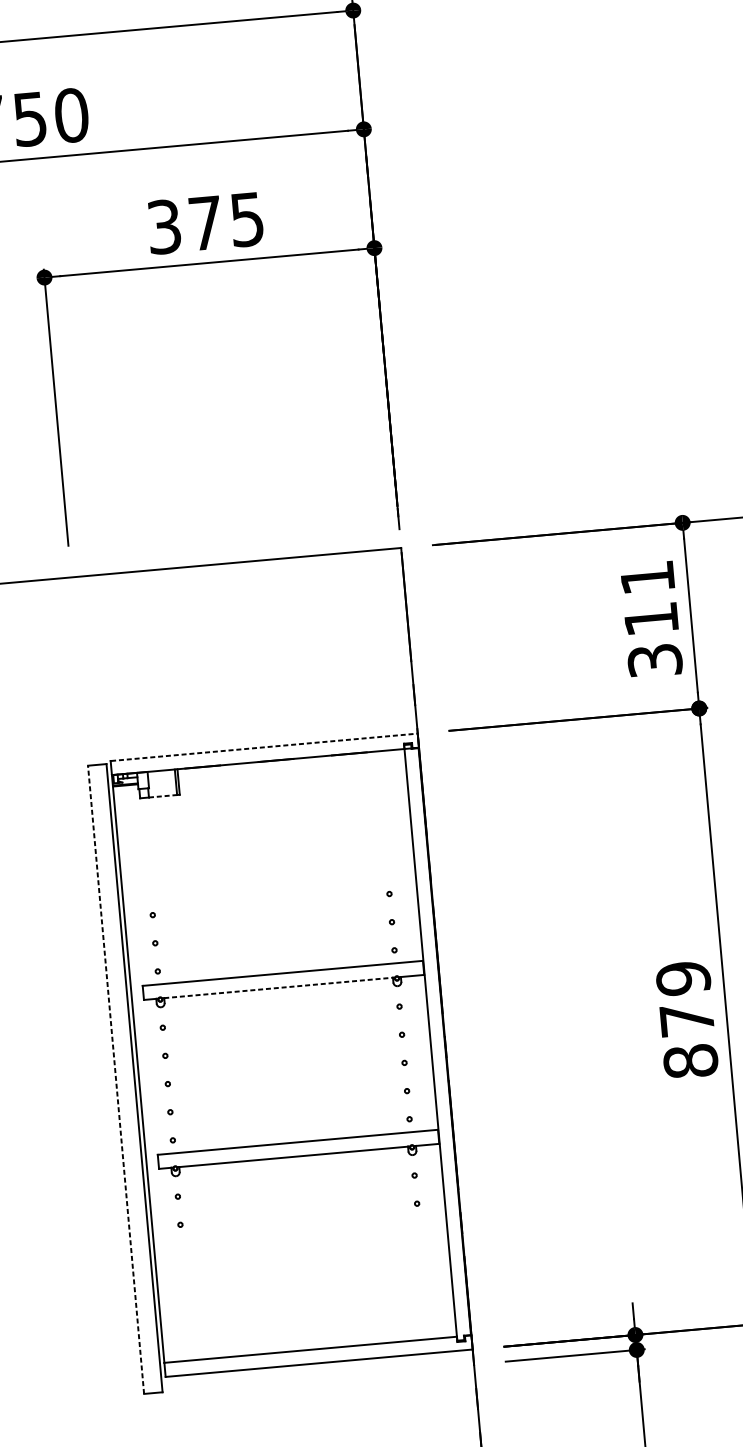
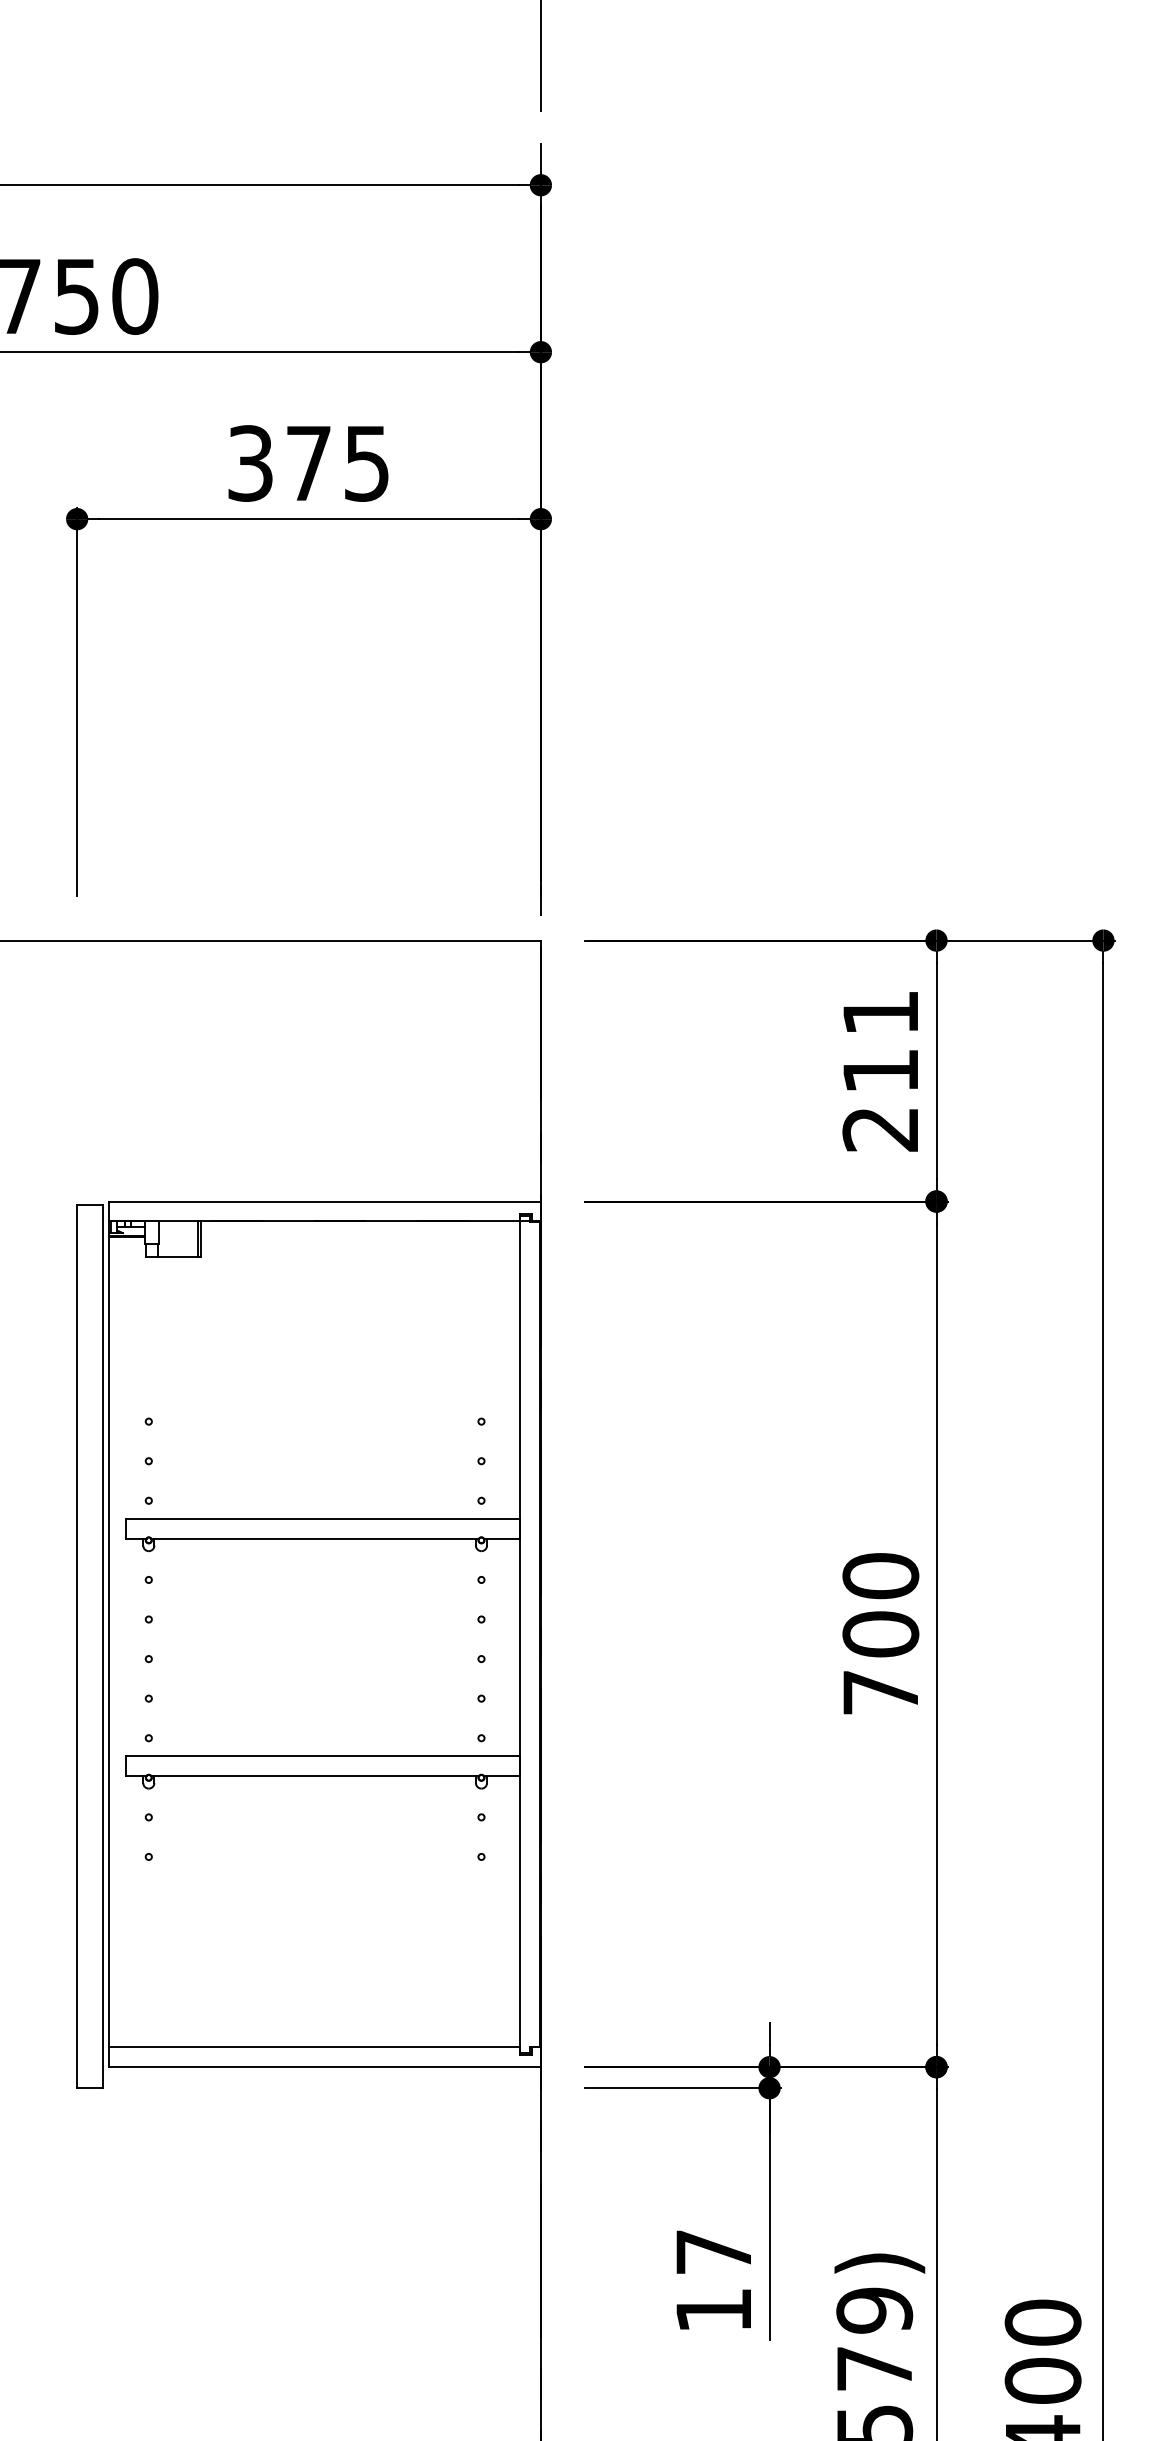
text: (654, 660) -> (880, 1129), 311 -> 211
line: (264, 747) -> (325, 1201), dashed -> solid
line: (162, 796) -> (177, 1257), dashed -> solid
line: (278, 987) -> (315, 1538), dashed -> solid
text: (686, 1020) -> (880, 1634), 879 -> 700
line: (116, 1079) -> (77, 1646), dashed -> solid

